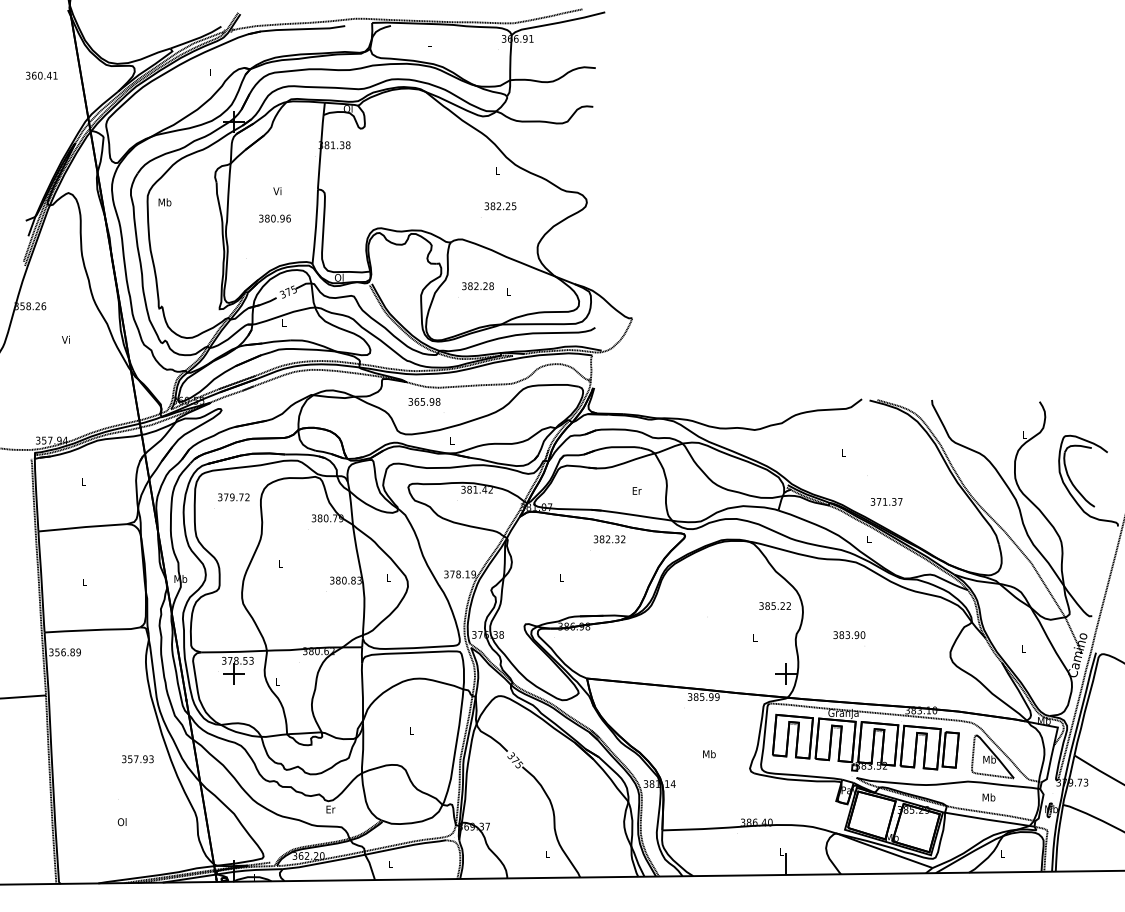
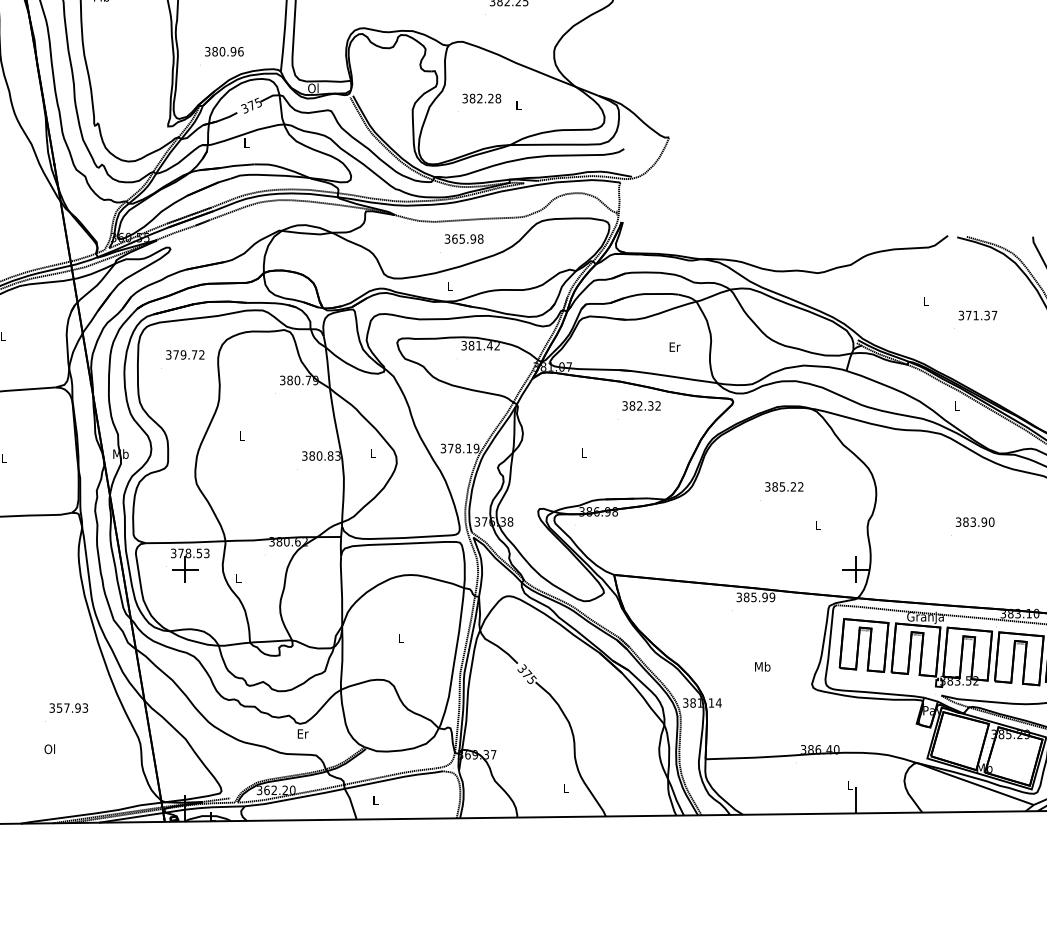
text: (274, 218) -> (223, 51), moved
text: (424, 401) -> (464, 238), moved
text: (886, 501) -> (977, 315), moved
text: (774, 605) -> (783, 486), moved
text: (849, 635) -> (975, 522), moved
text: (137, 759) -> (68, 708), moved

